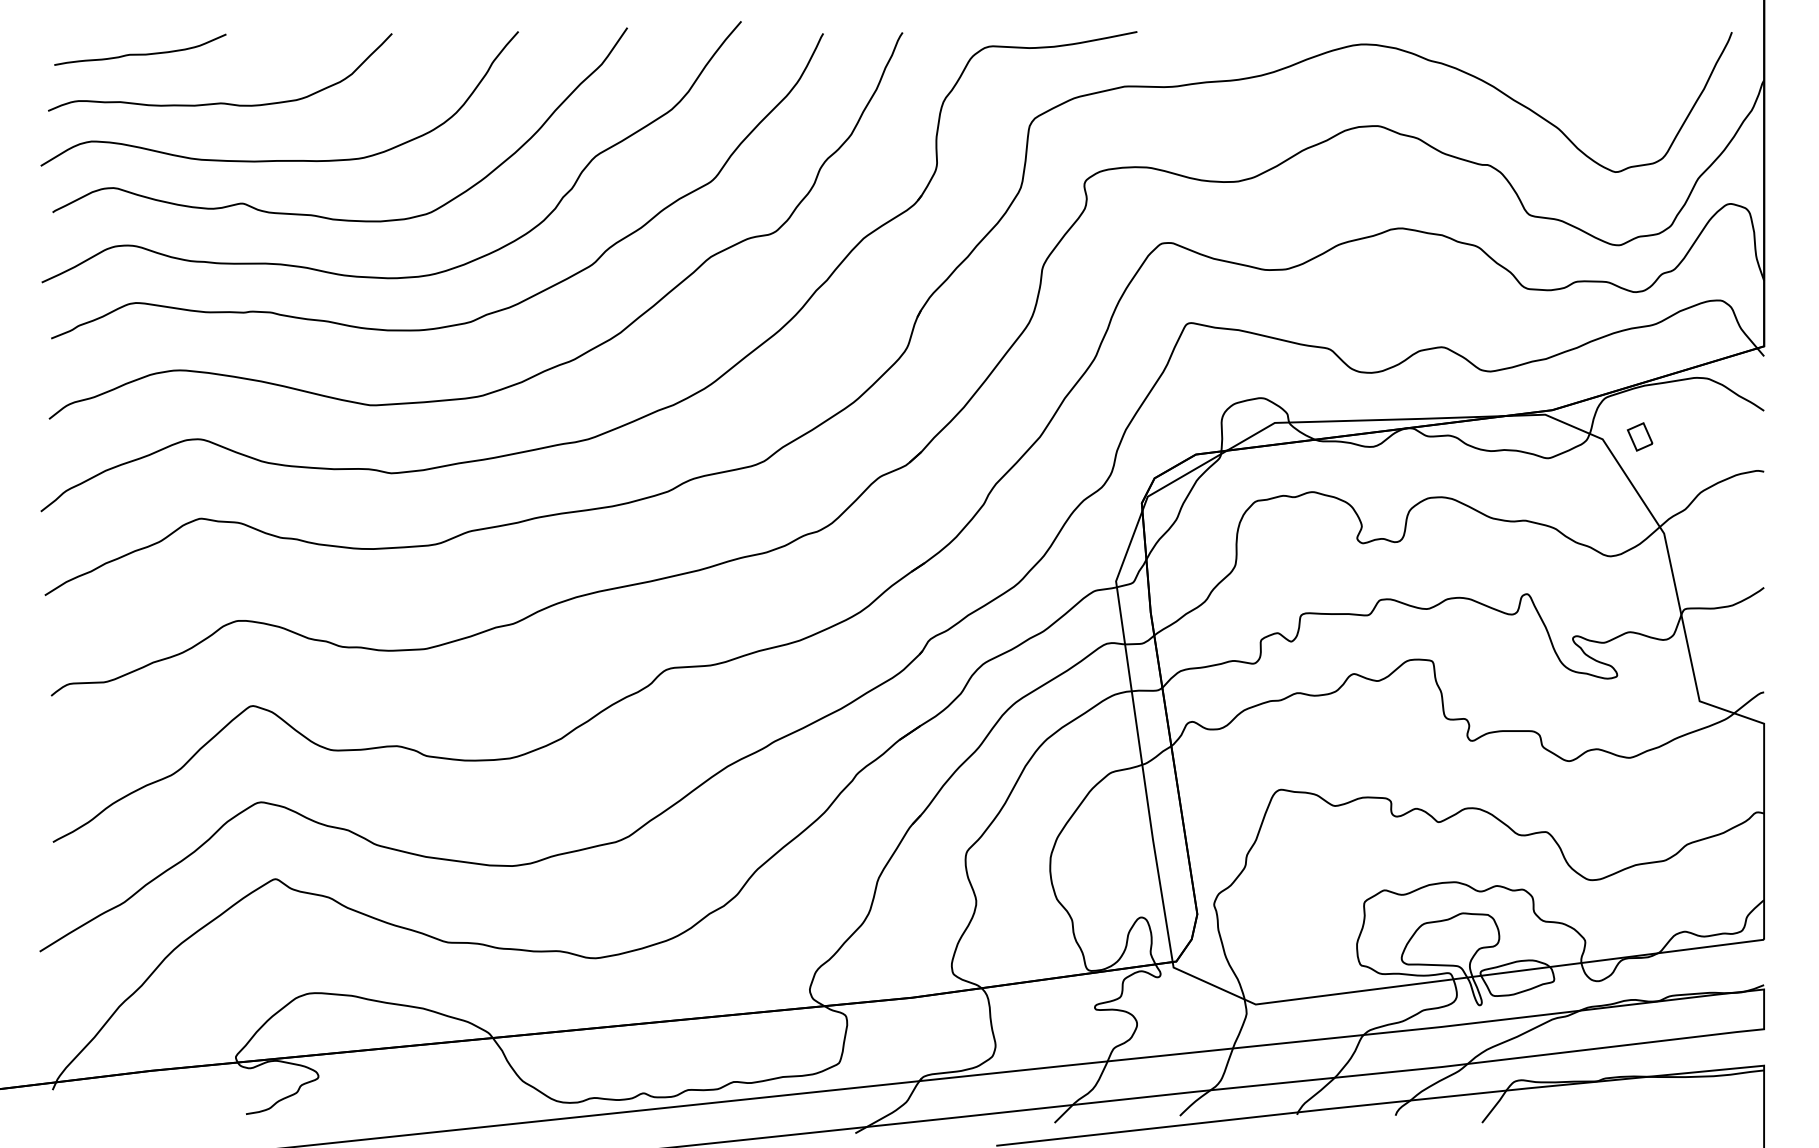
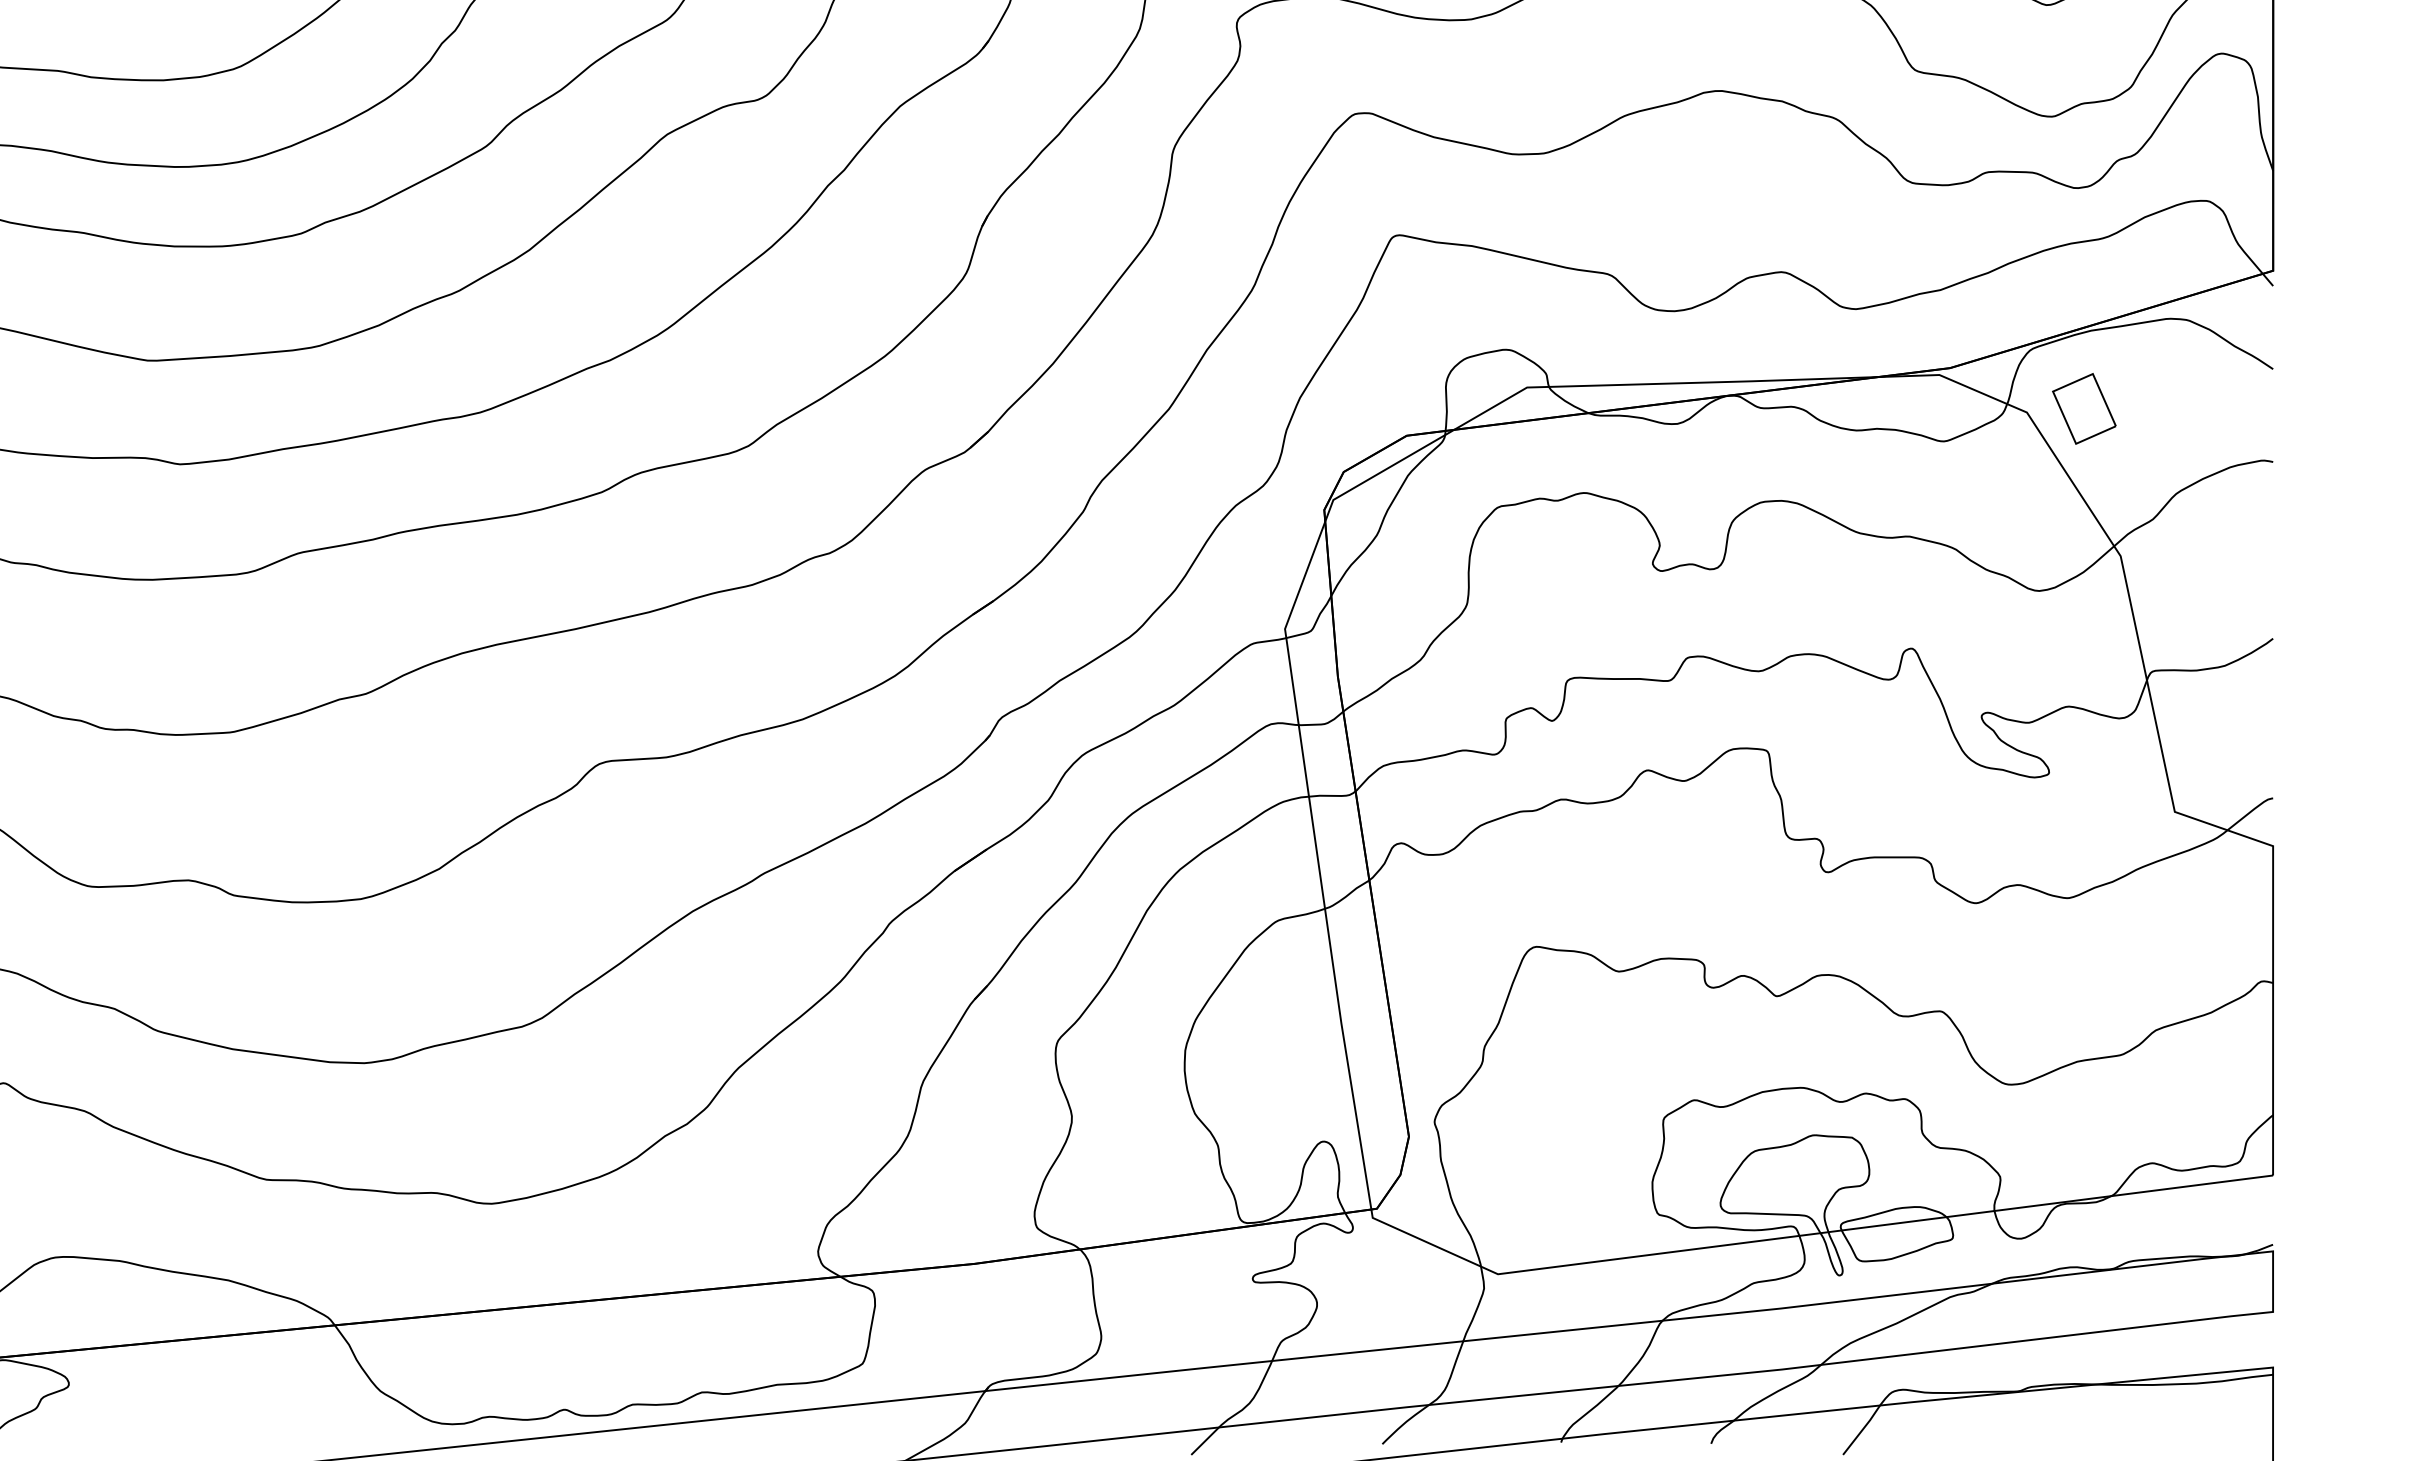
part: (1639, 436) -> (2083, 408), size x1.67

